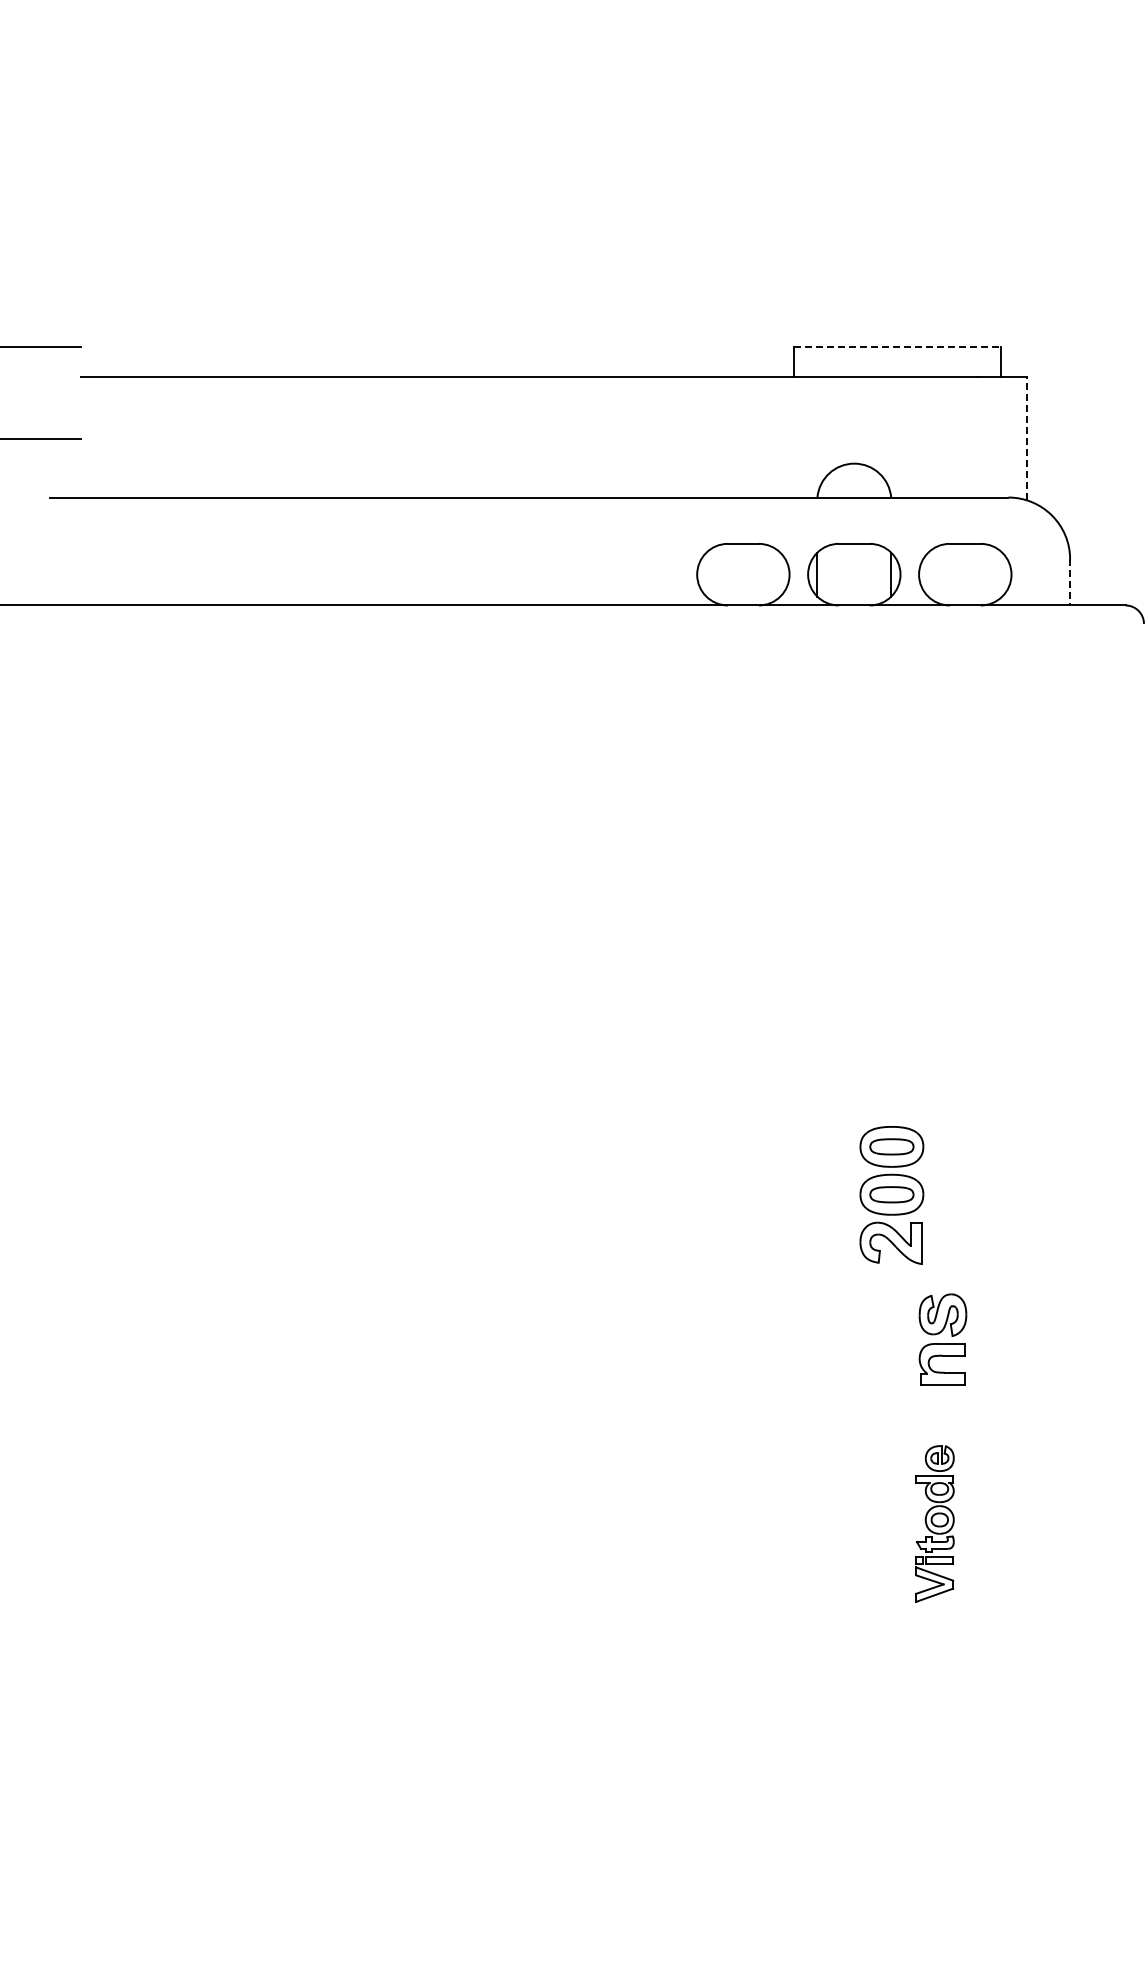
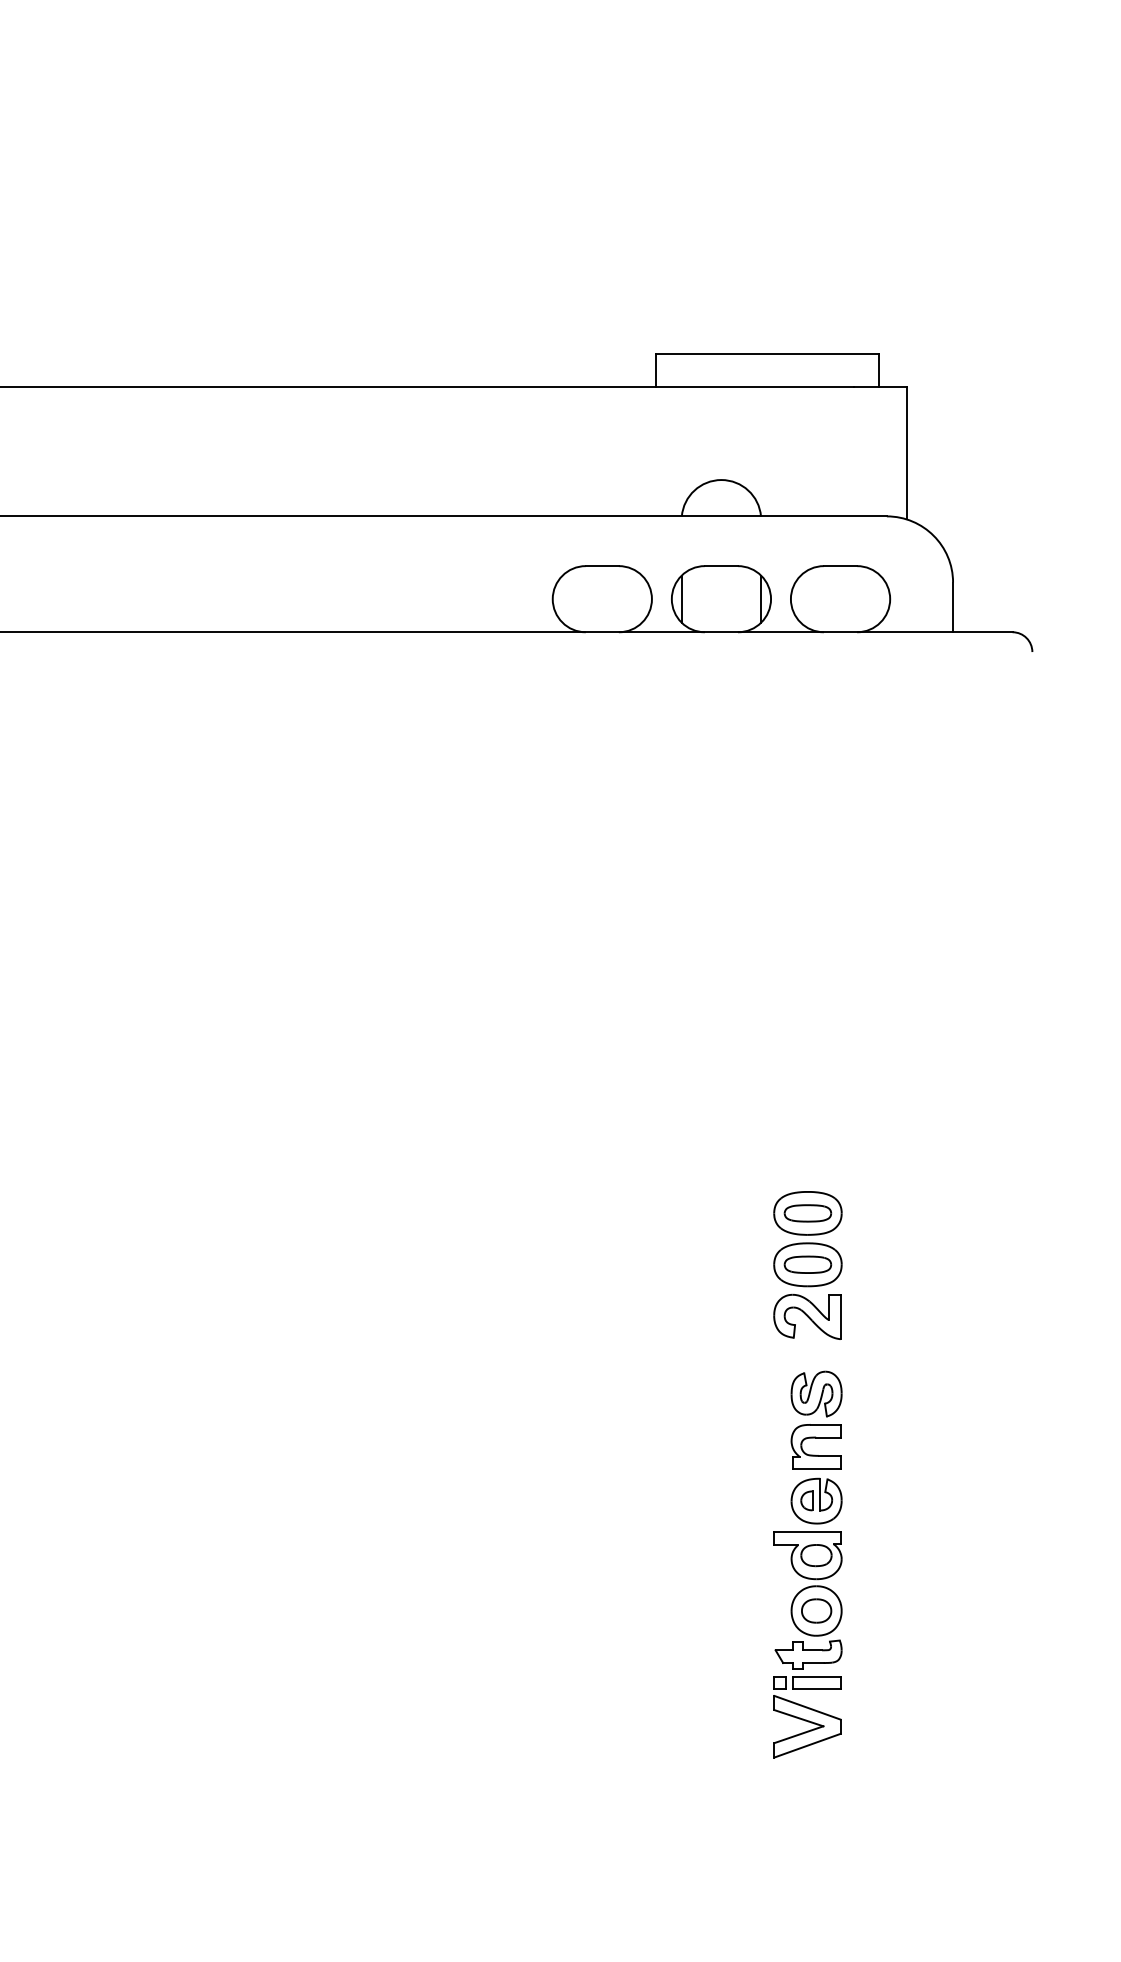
line: (897, 346) -> (767, 354), dashed -> solid
line: (1026, 438) -> (906, 453), dashed -> solid
line: (1070, 582) -> (953, 607), dashed -> solid
part: (891, 1195) -> (807, 1265), moved
part: (934, 1523) -> (807, 1617), size x1.67

